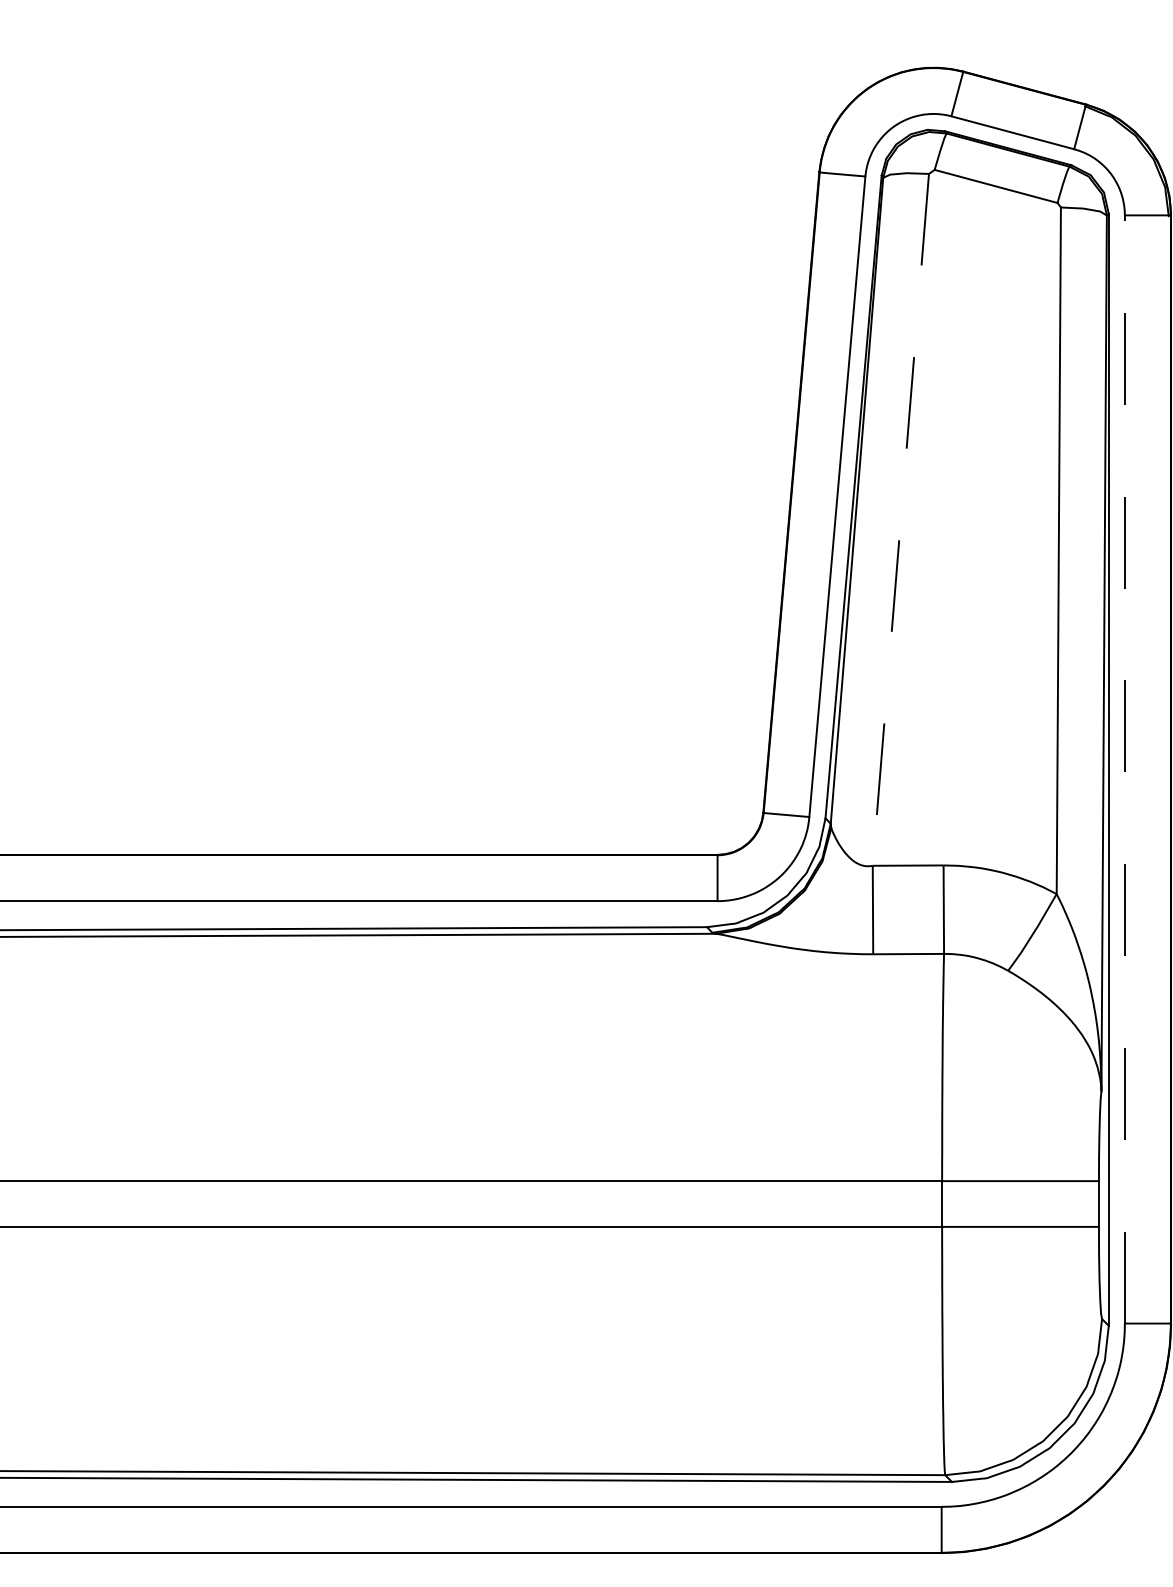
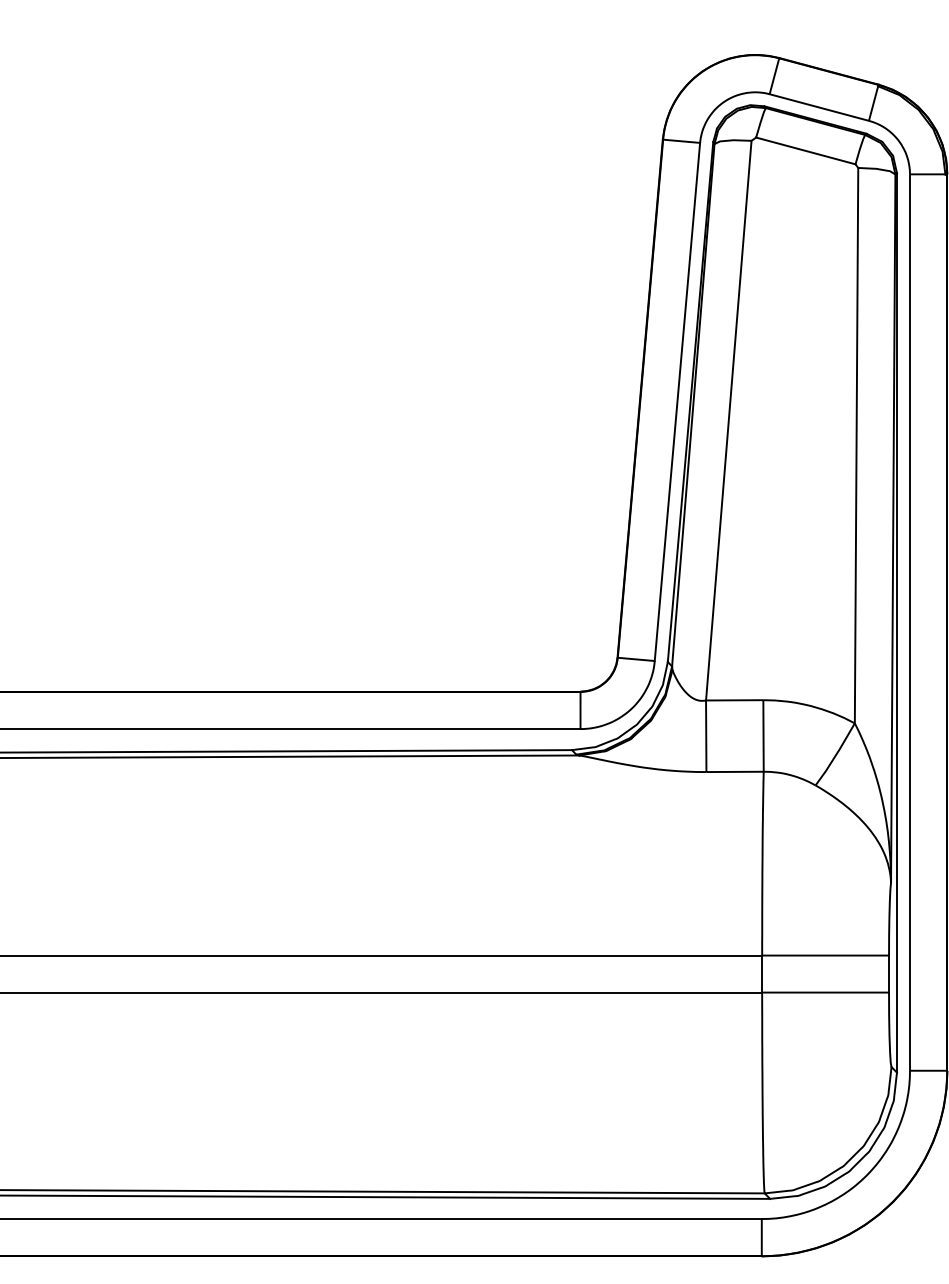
line: (900, 520) -> (728, 421), dashed -> solid
line: (1124, 768) -> (909, 621), dashed -> solid

